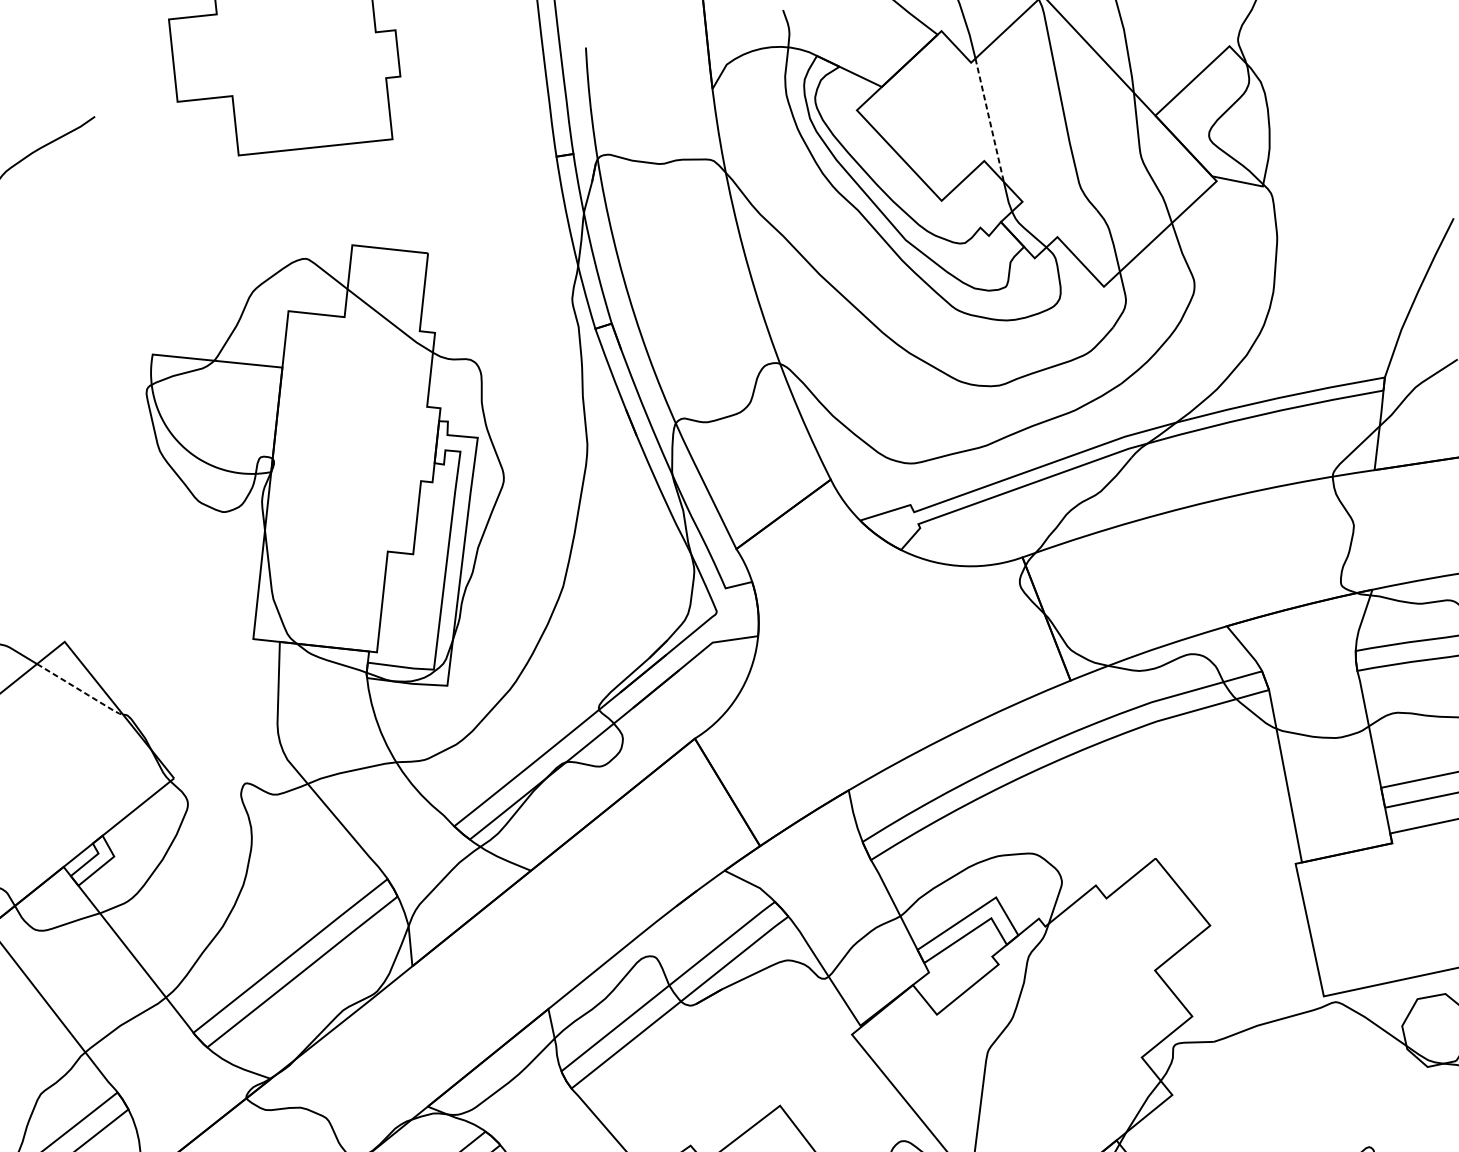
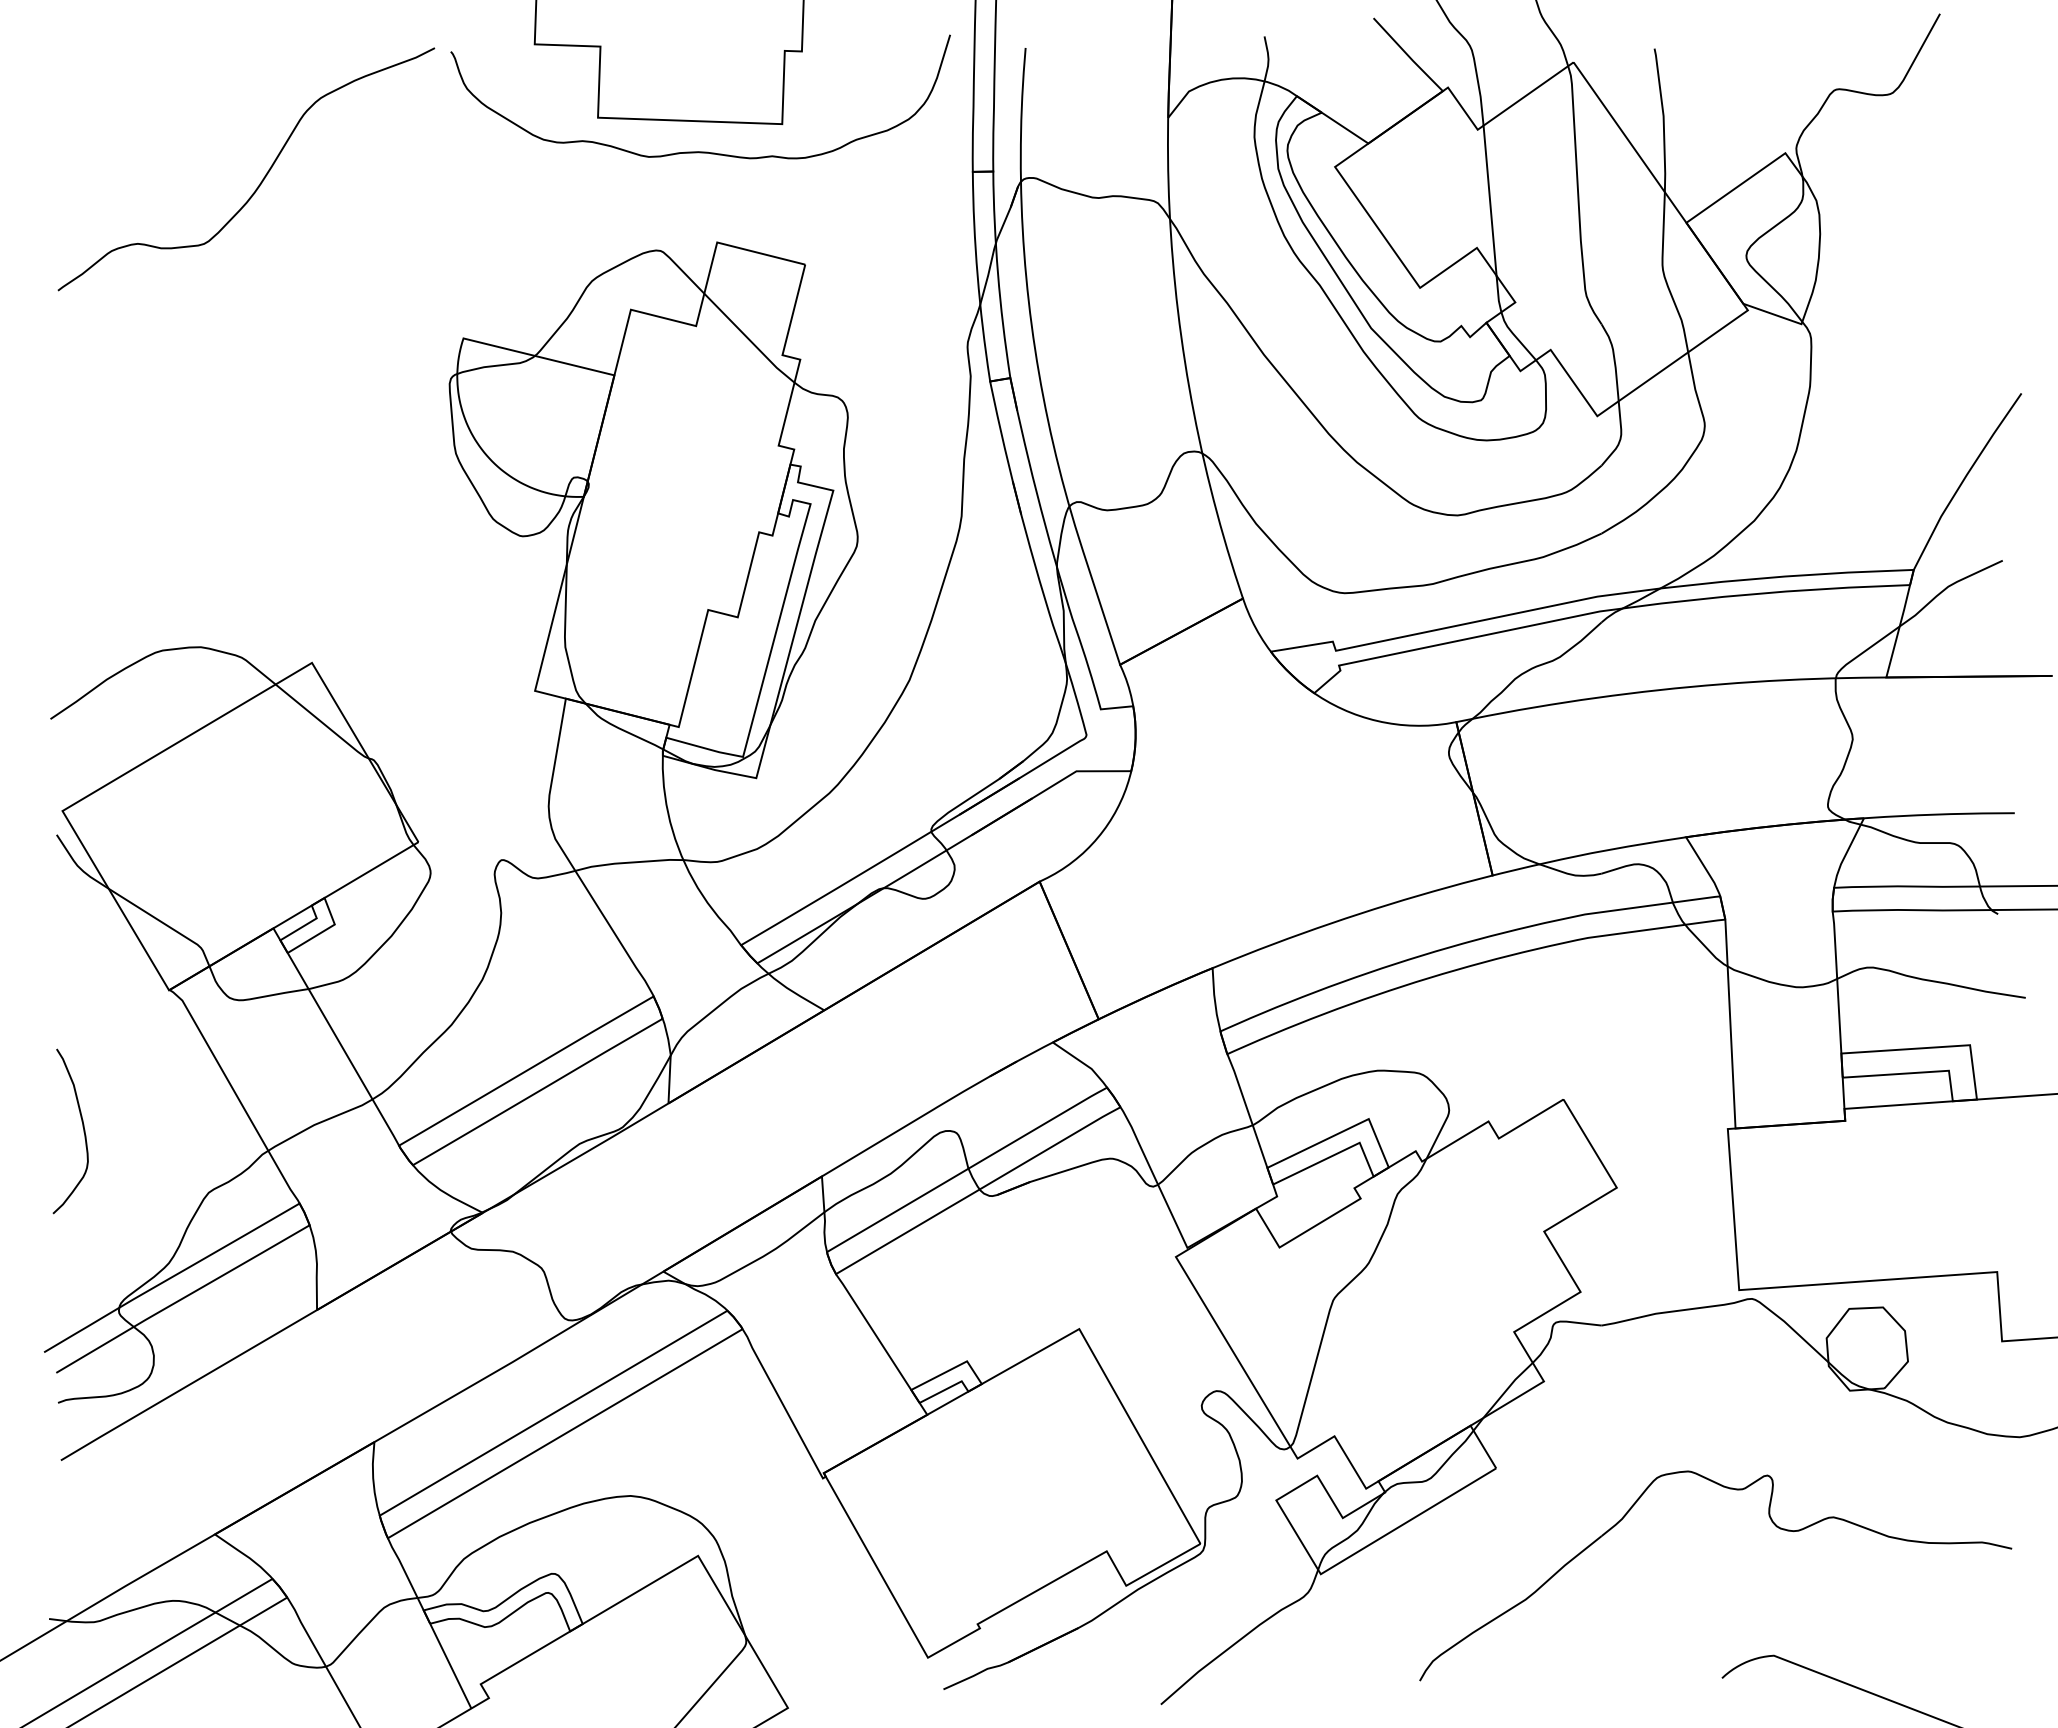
line: (990, 120) -> (1490, 201), dashed -> solid
curve: (327, 171) -> (700, 151), added
line: (81, 690) -> (323, 723), dashed -> solid

